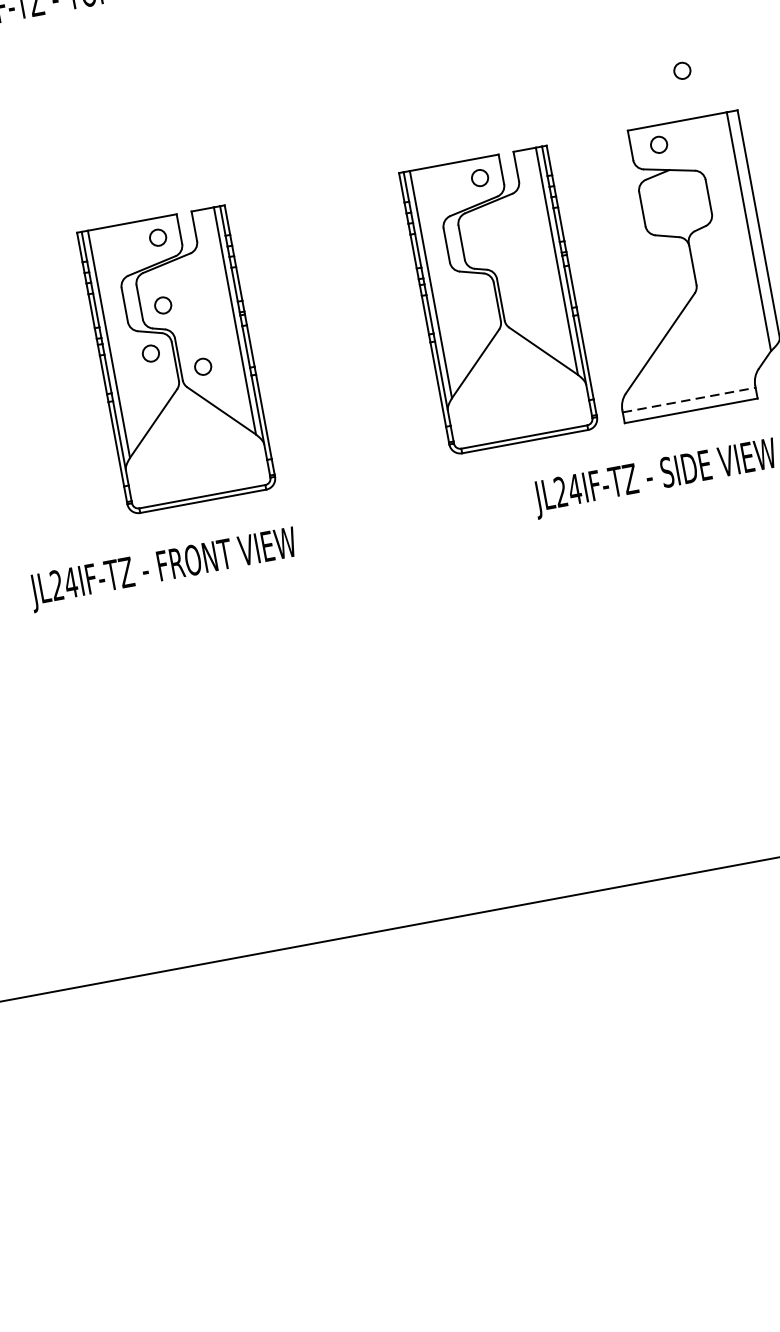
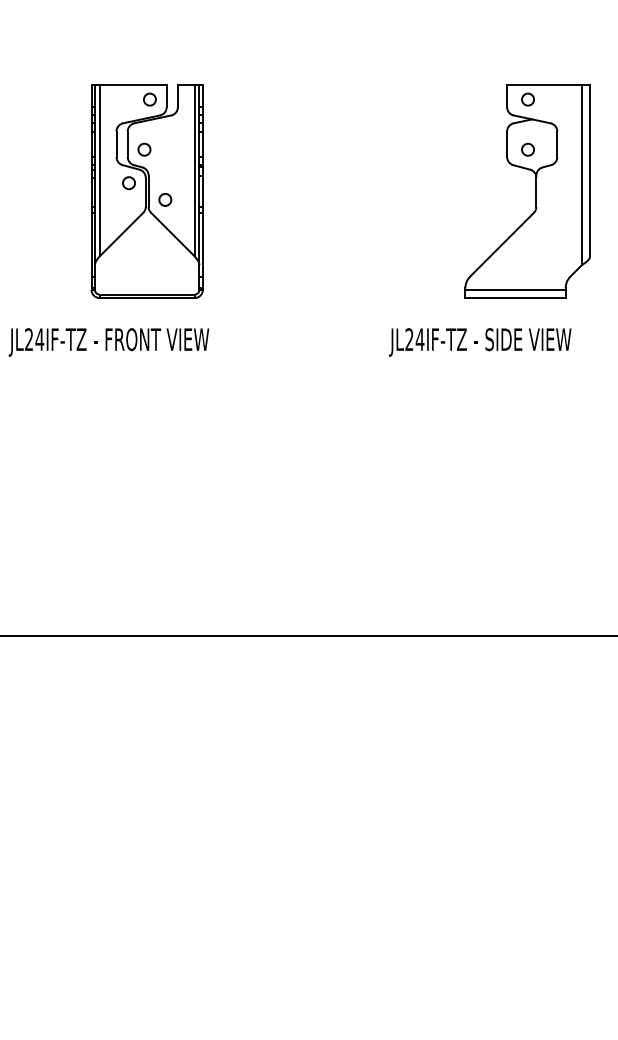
circle: (681, 70) -> (527, 149), moved
part: (498, 300) -> (389, 191), removed
line: (690, 399) -> (516, 289), dashed -> solid

